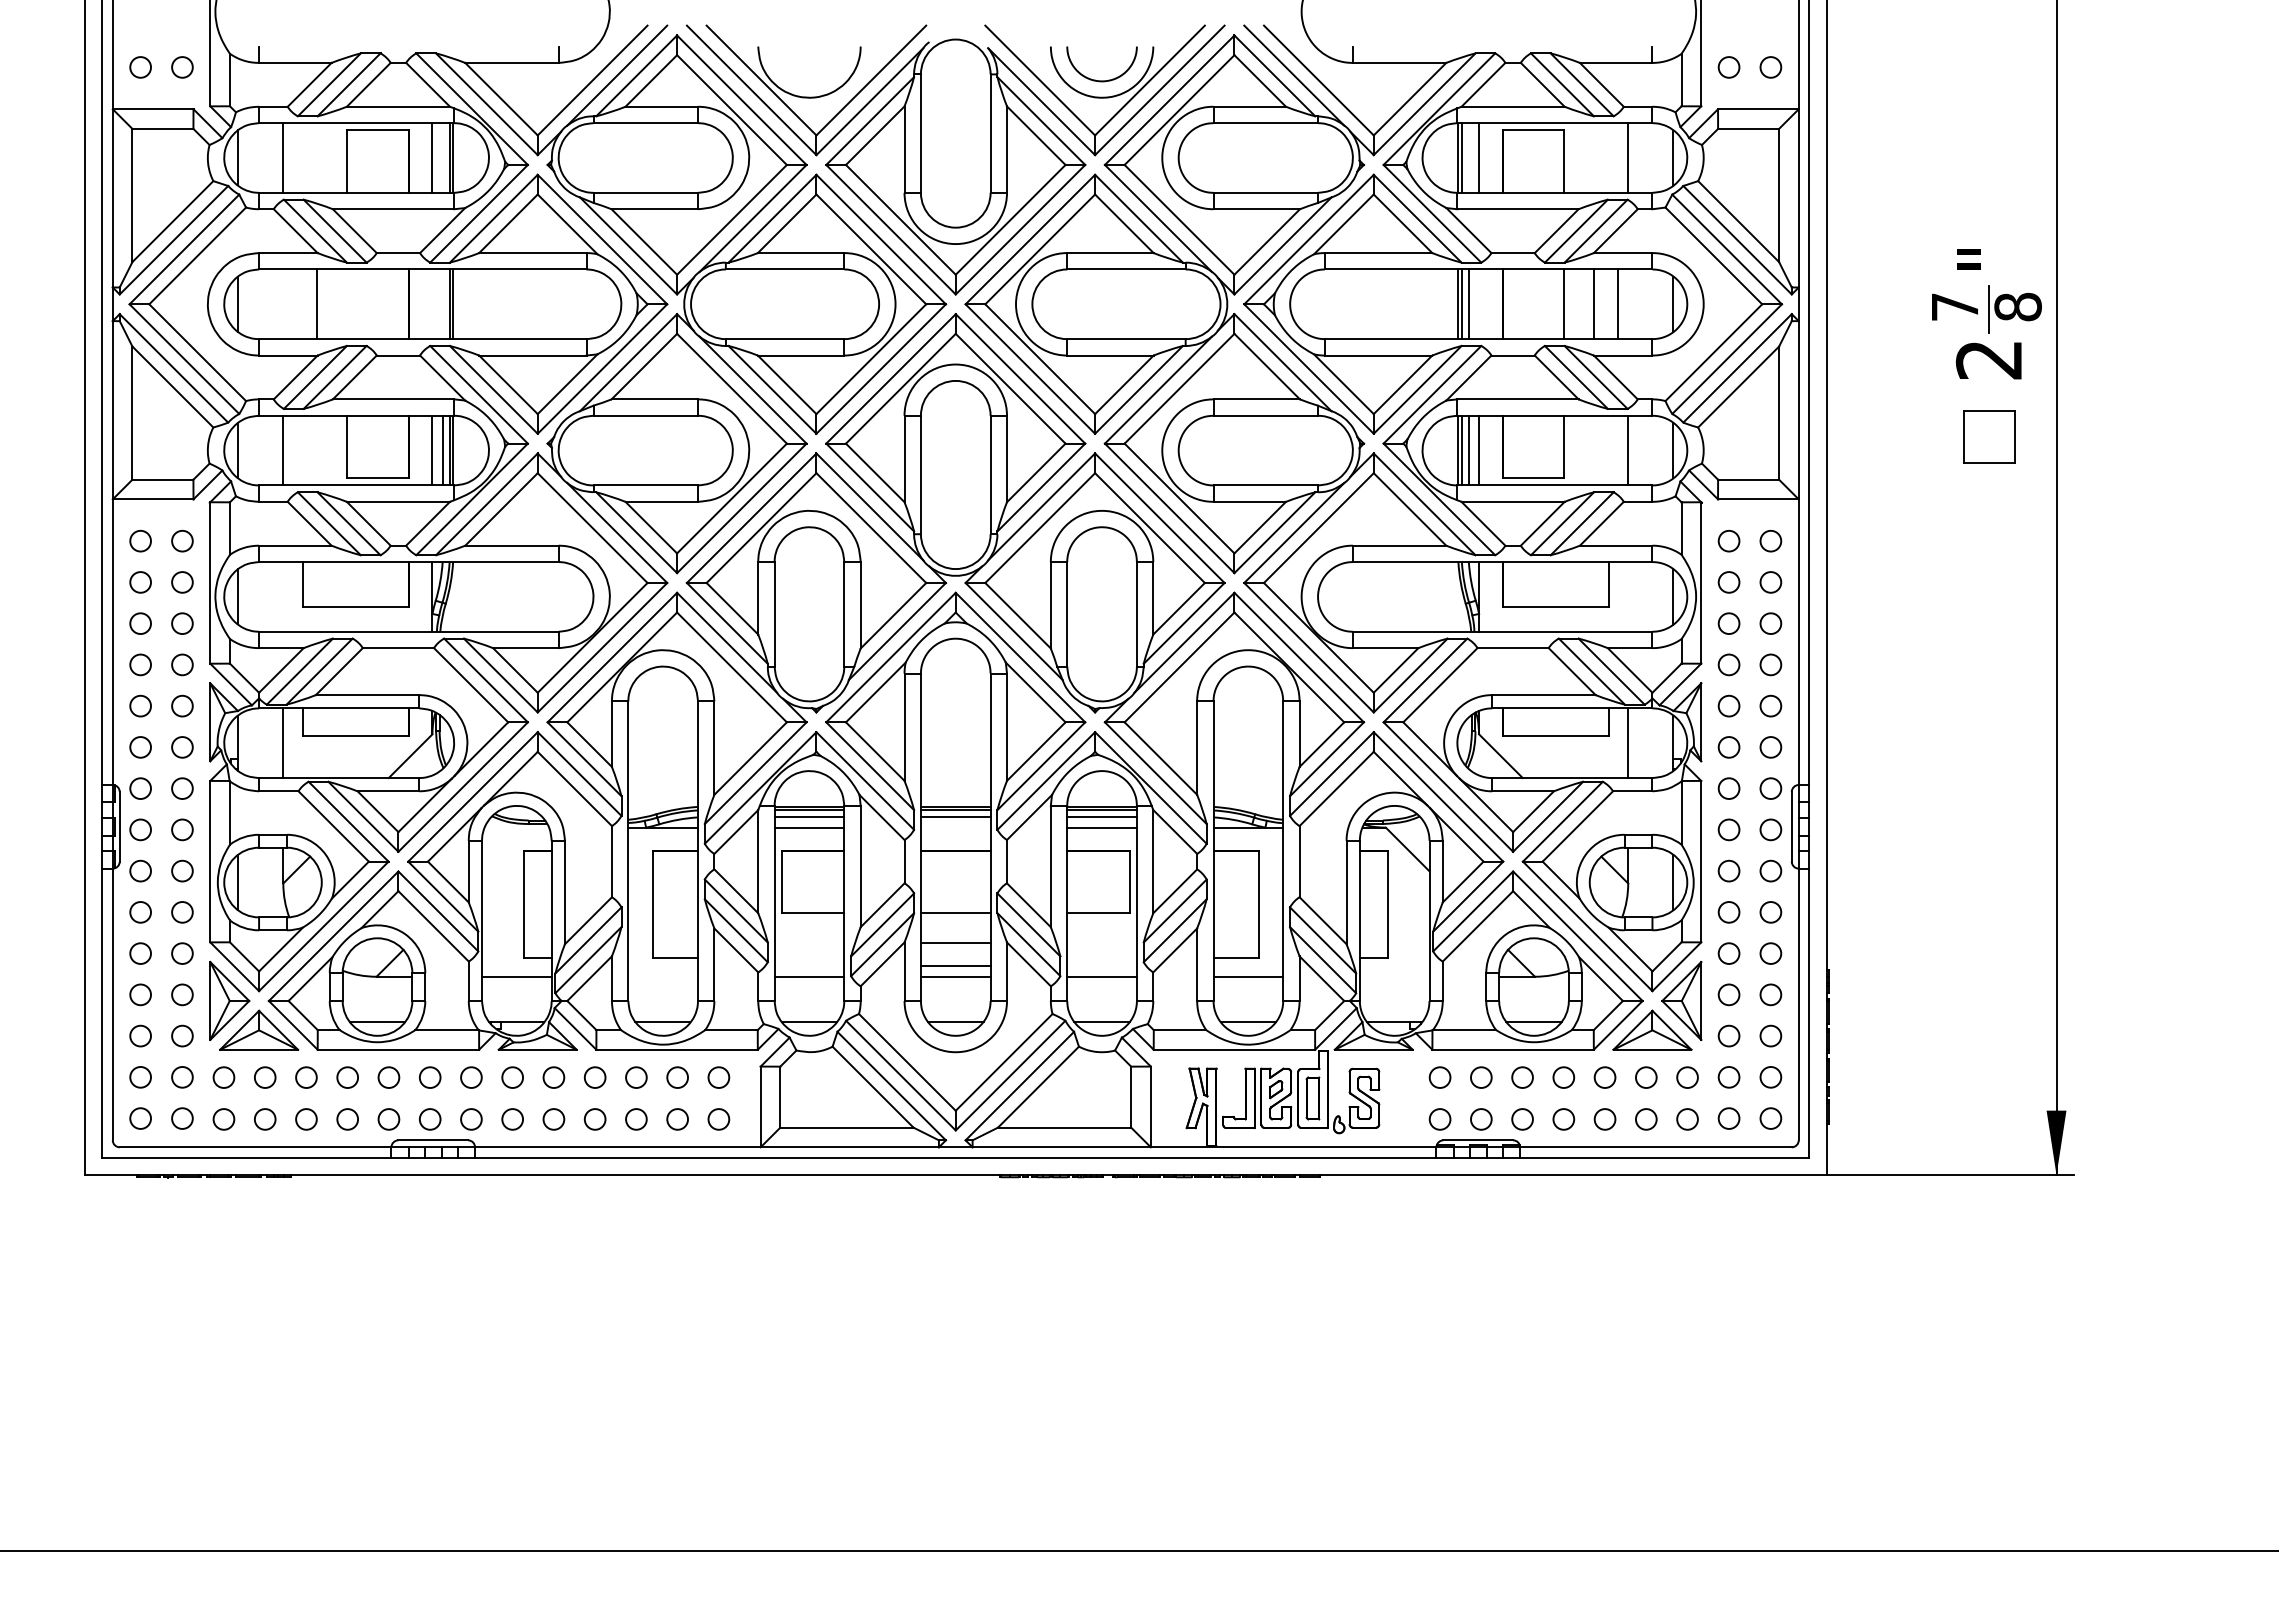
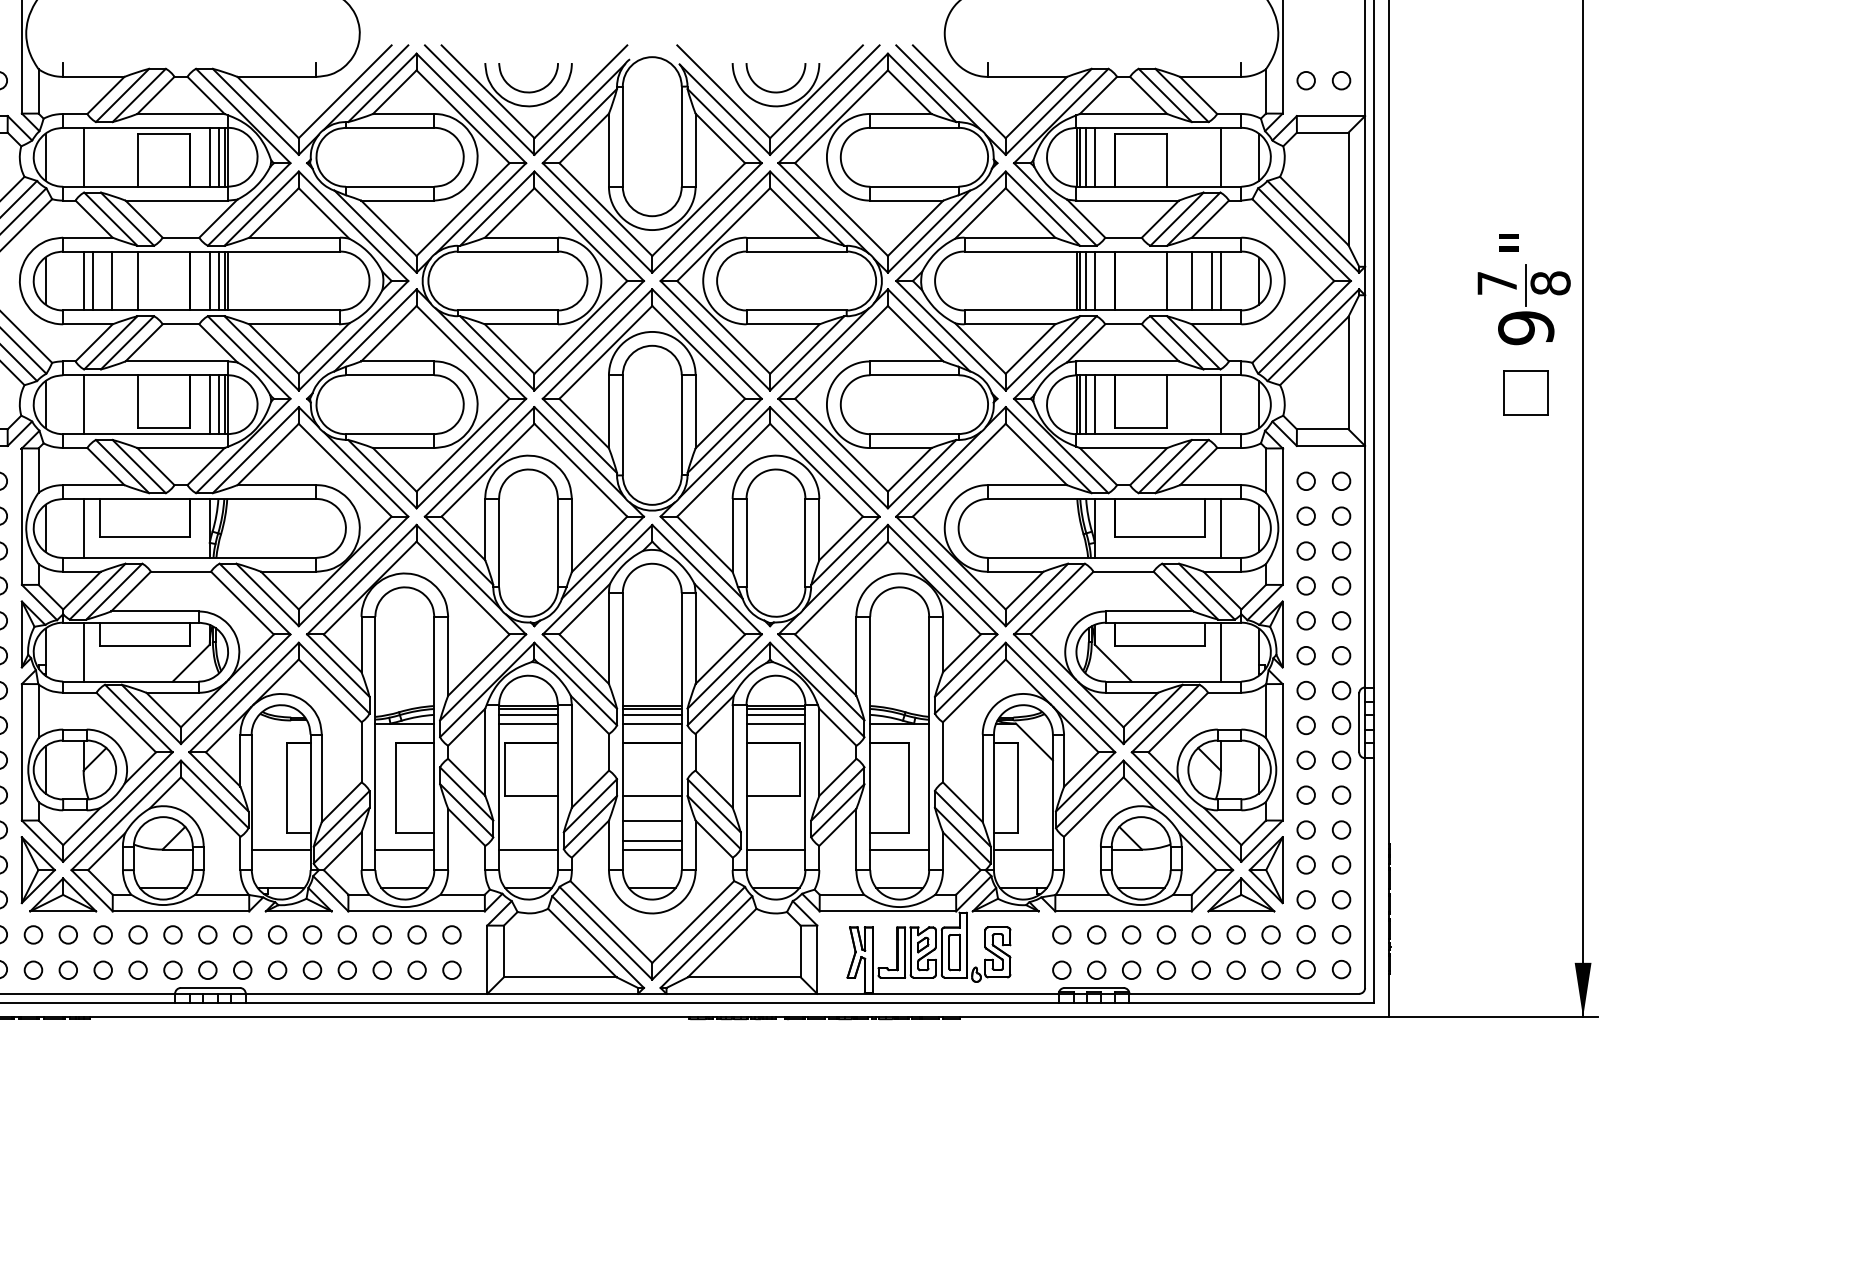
curve: (809, 80) -> (528, 91), added
line: (443, 157) -> (219, 156), added
line: (1468, 157) -> (1085, 156), added
line: (283, 304) -> (83, 281), added
line: (293, 304) -> (92, 281), added
line: (347, 304) -> (137, 281), added
line: (432, 304) -> (209, 281), added
line: (443, 304) -> (219, 281), added
line: (1479, 304) -> (1095, 281), added
line: (1628, 304) -> (1221, 281), added
text: (1989, 360) -> (1526, 328), 2 -> 9
line: (283, 596) -> (83, 528), added
line: (1628, 596) -> (1221, 528), added
line: (955, 827) -> (652, 723), added
line: (663, 976) -> (405, 849), added
line: (1394, 976) -> (1023, 849), added

